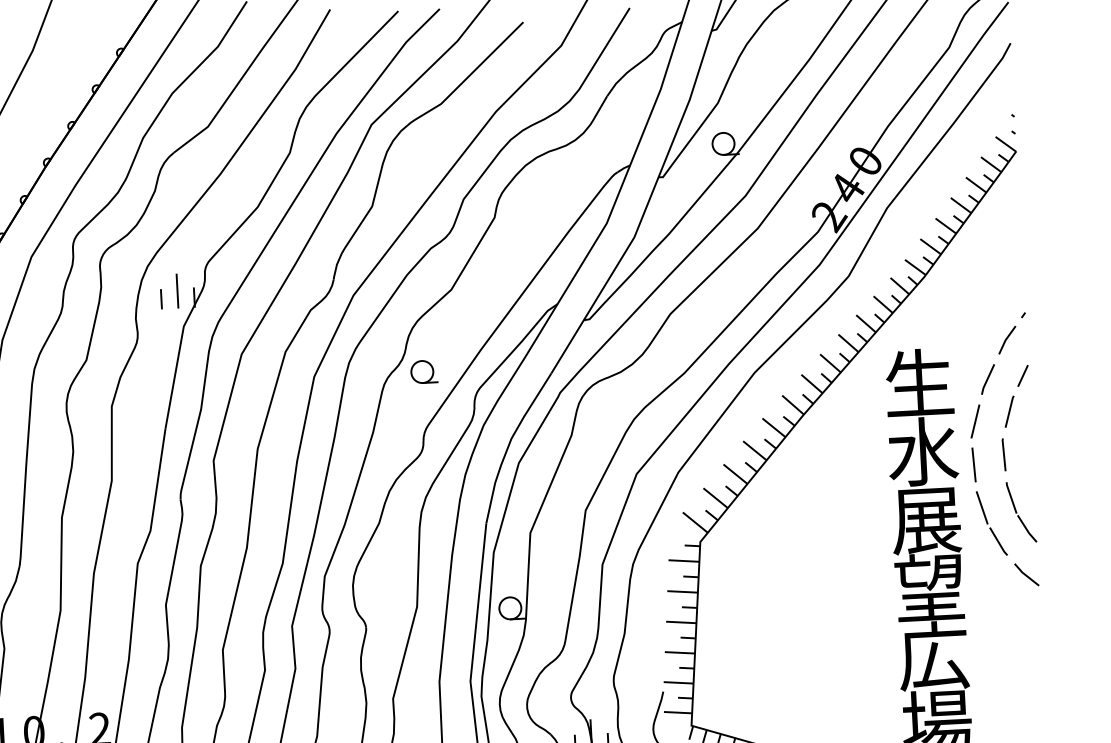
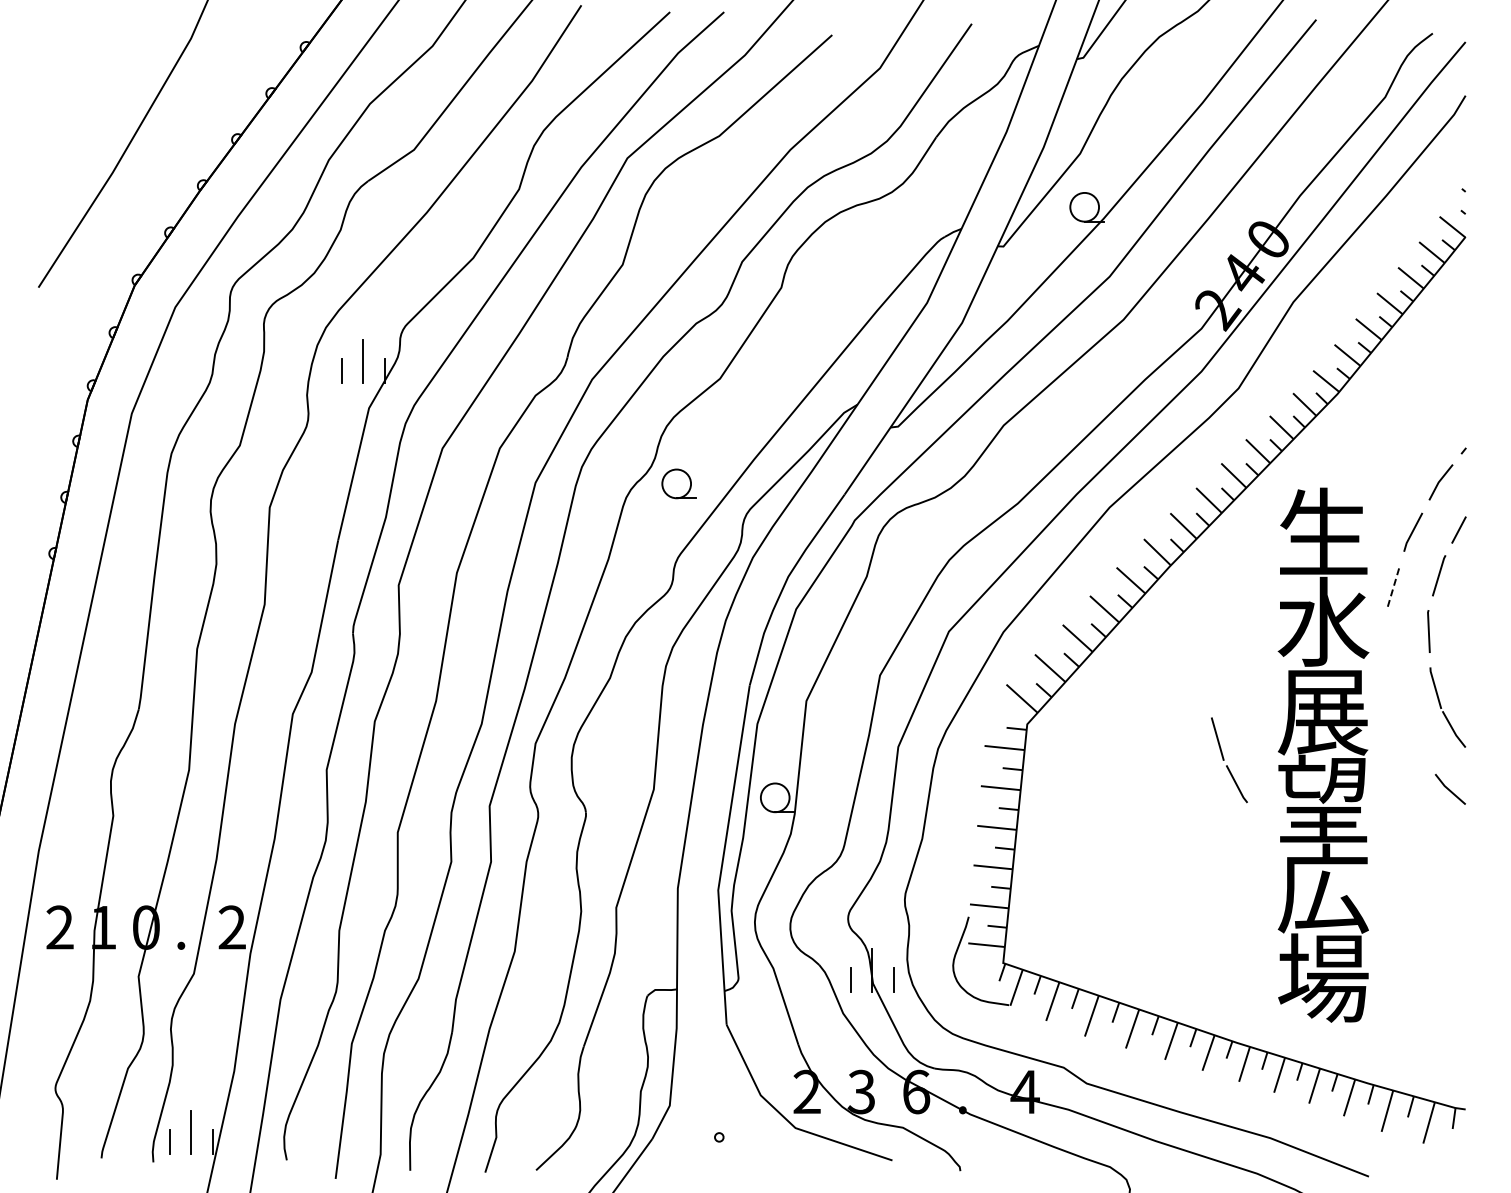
line: (975, 420) -> (1394, 585), solid -> dashed
line: (974, 464) -> (1389, 642), removed
part: (992, 523) -> (1229, 760), moved

